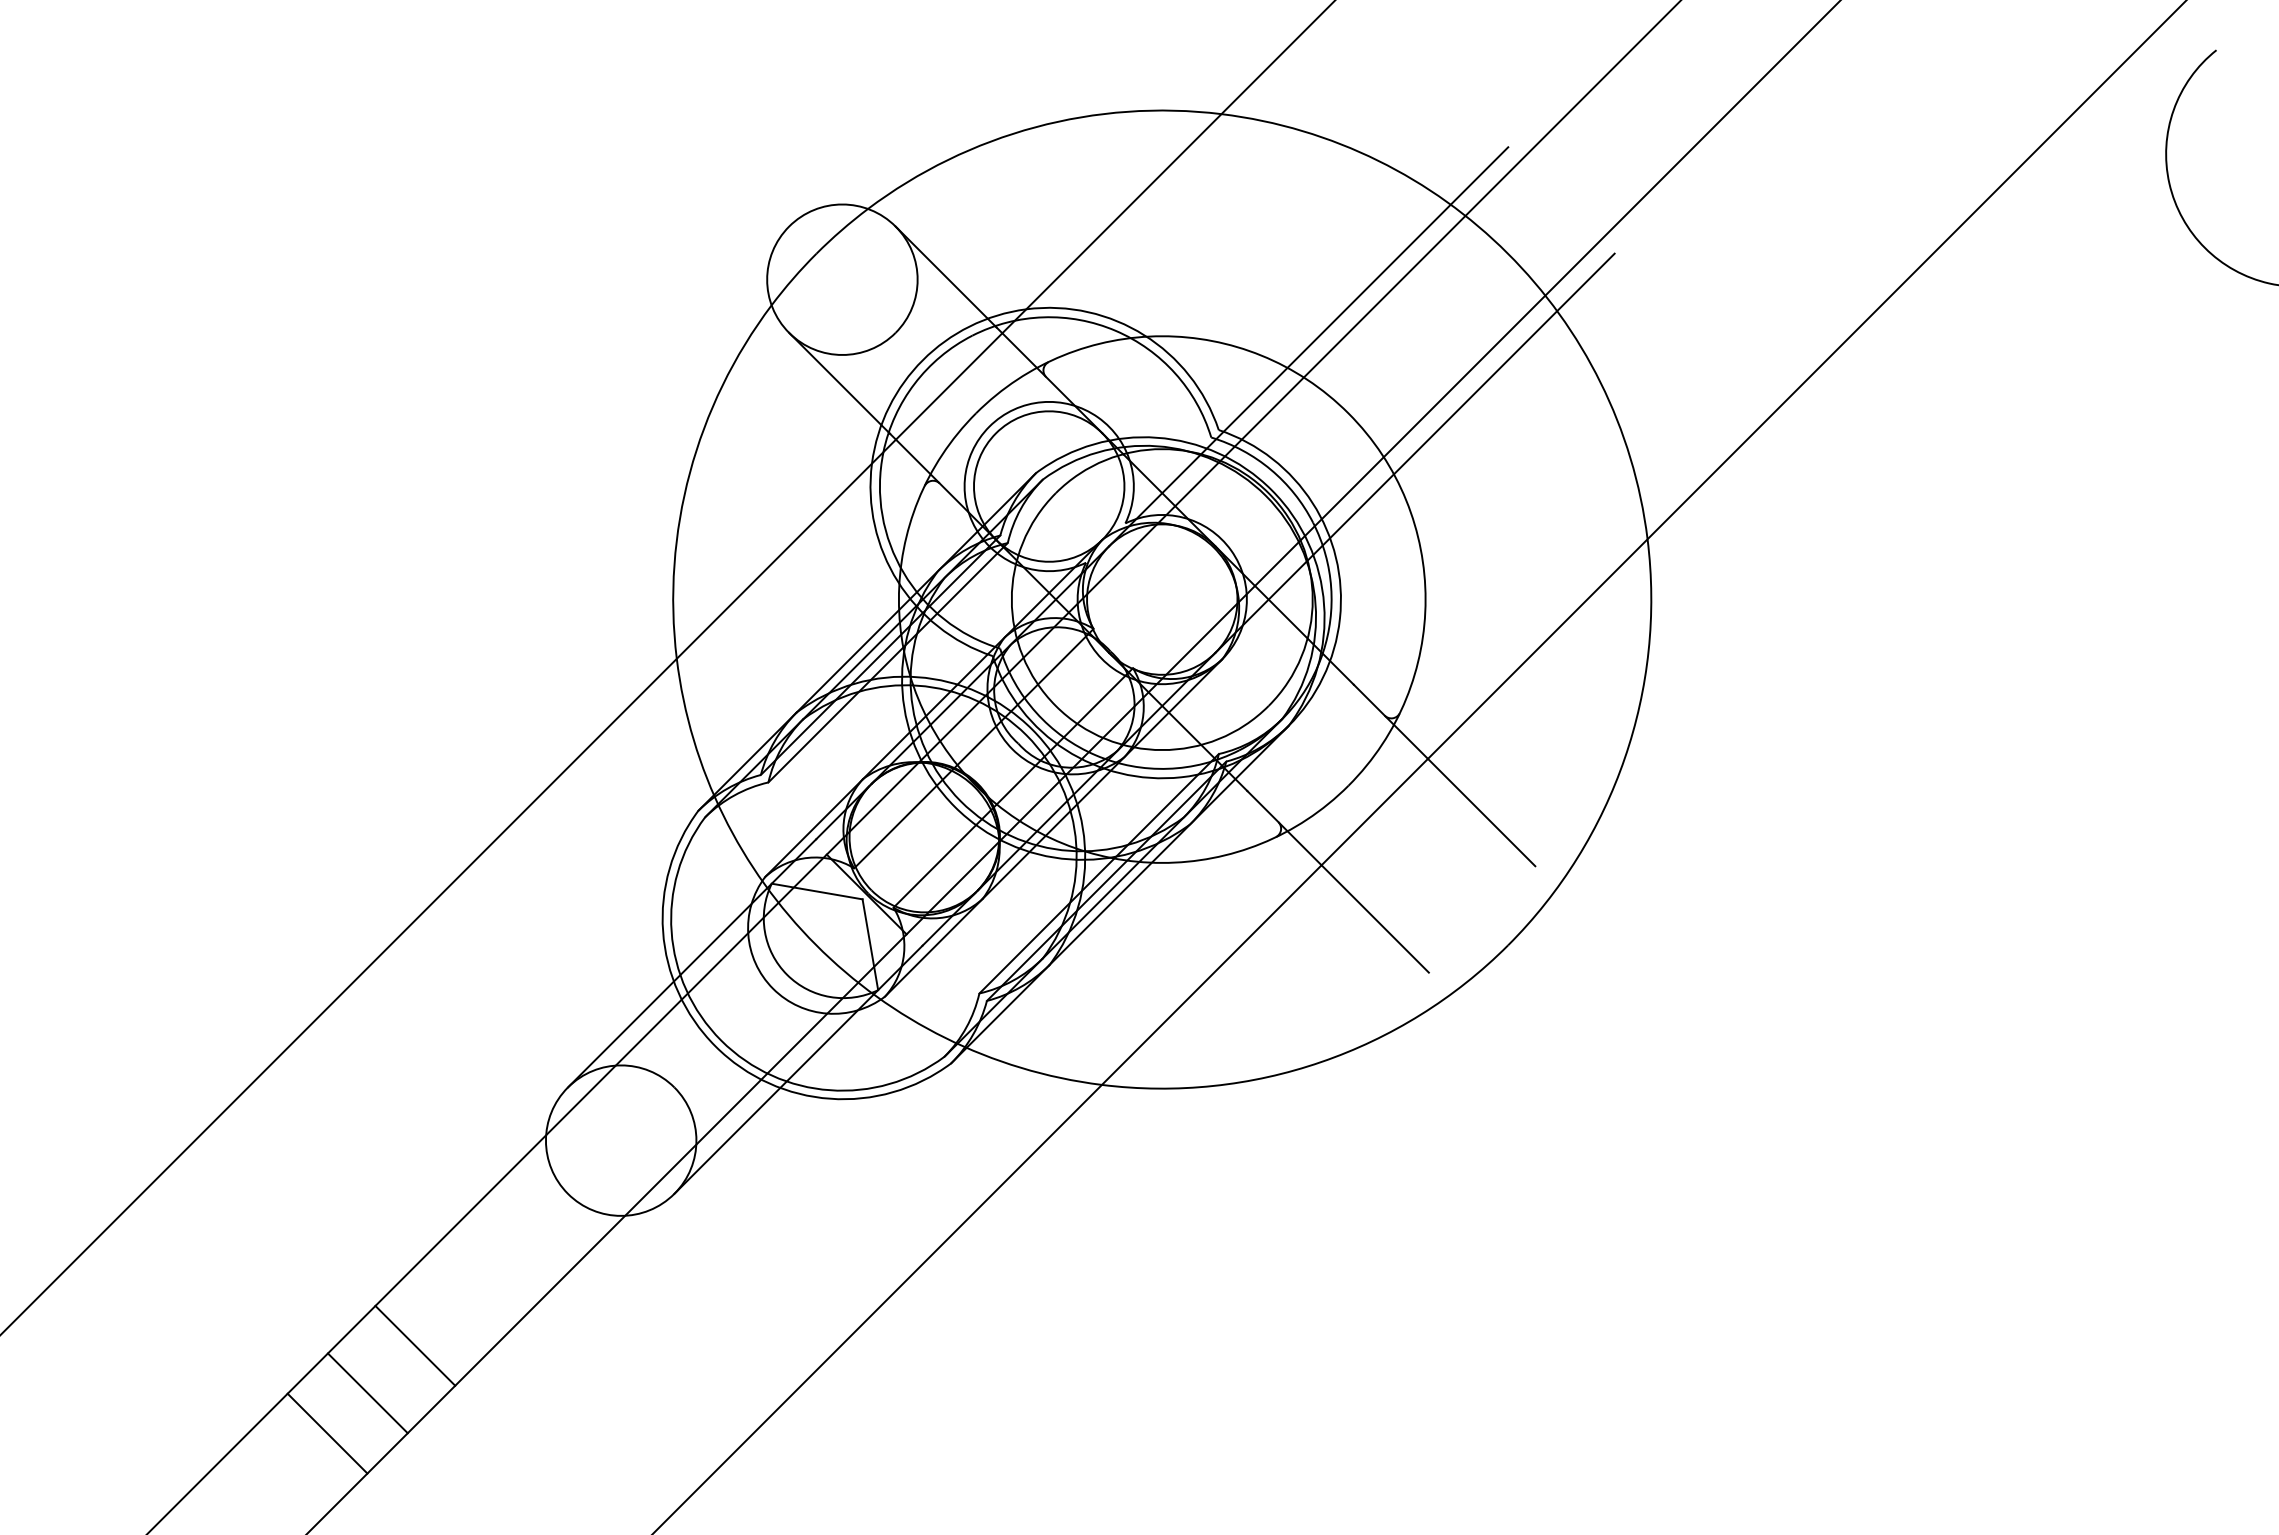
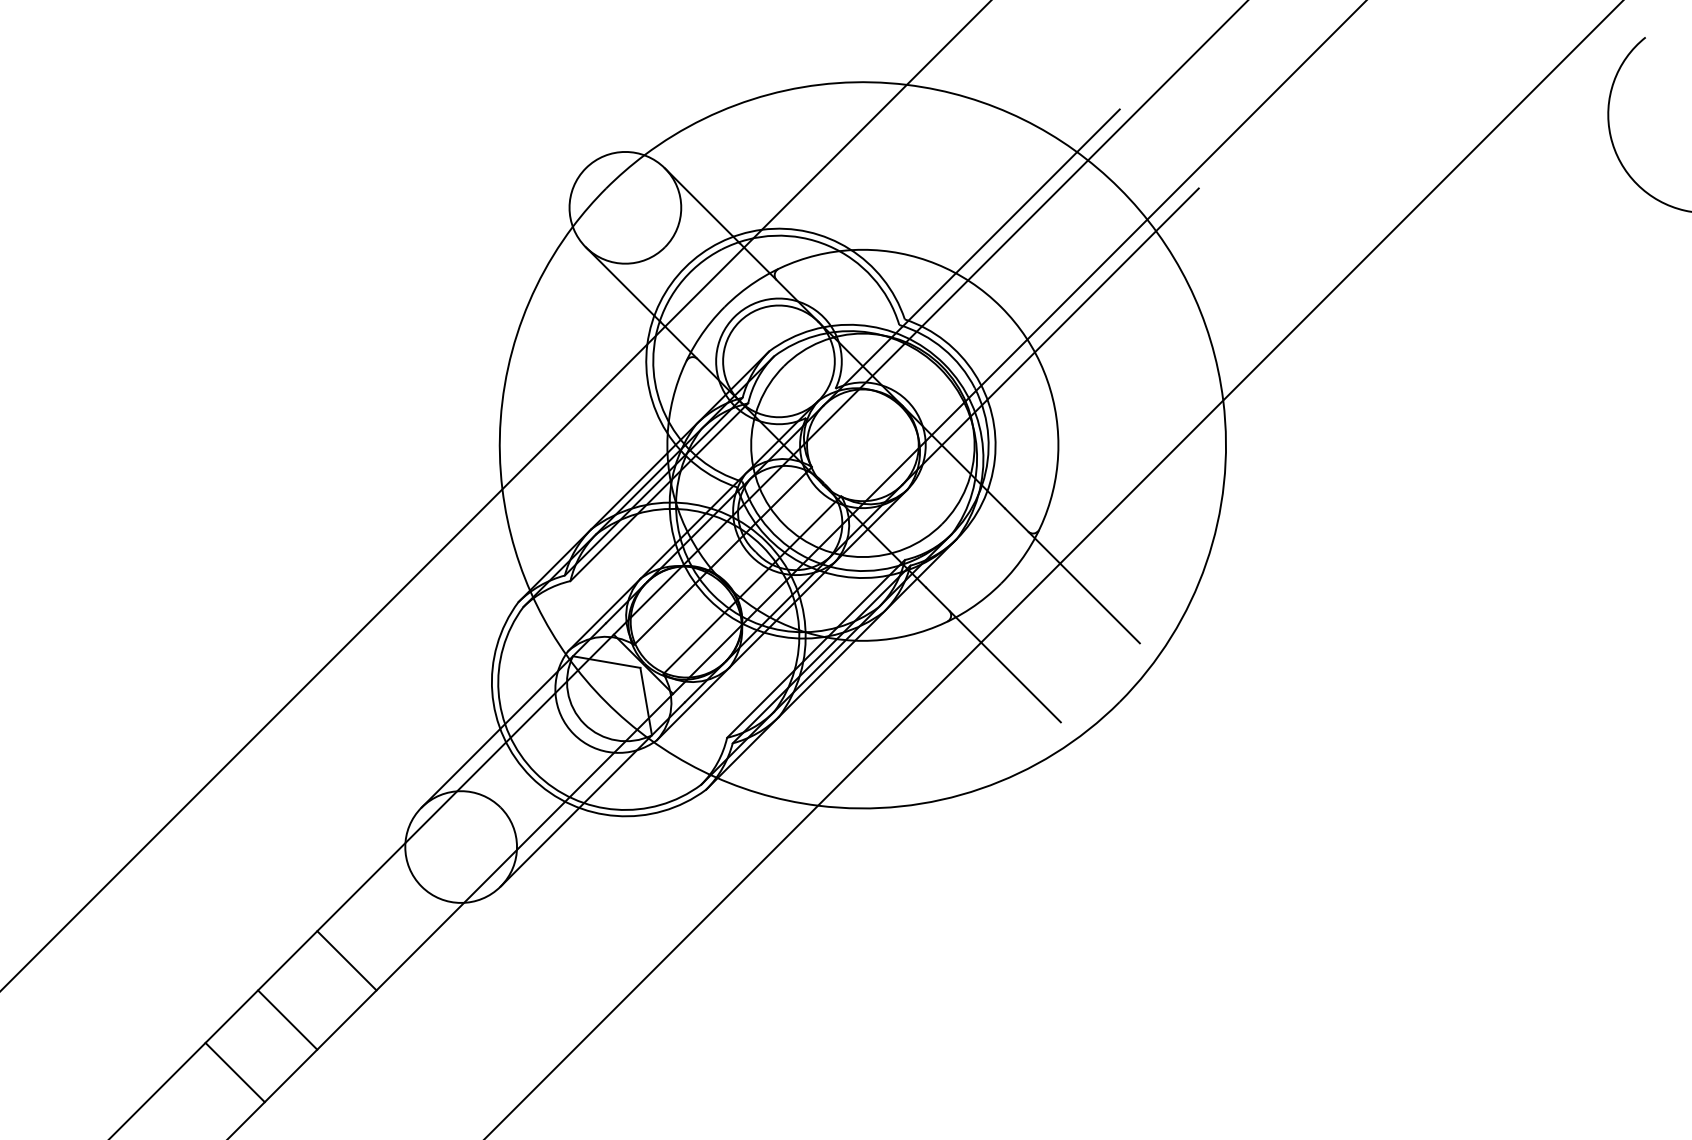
line: (415, 1345) -> (347, 960), moved
line: (367, 1393) -> (234, 1072), moved
line: (327, 1433) -> (287, 1019), moved

